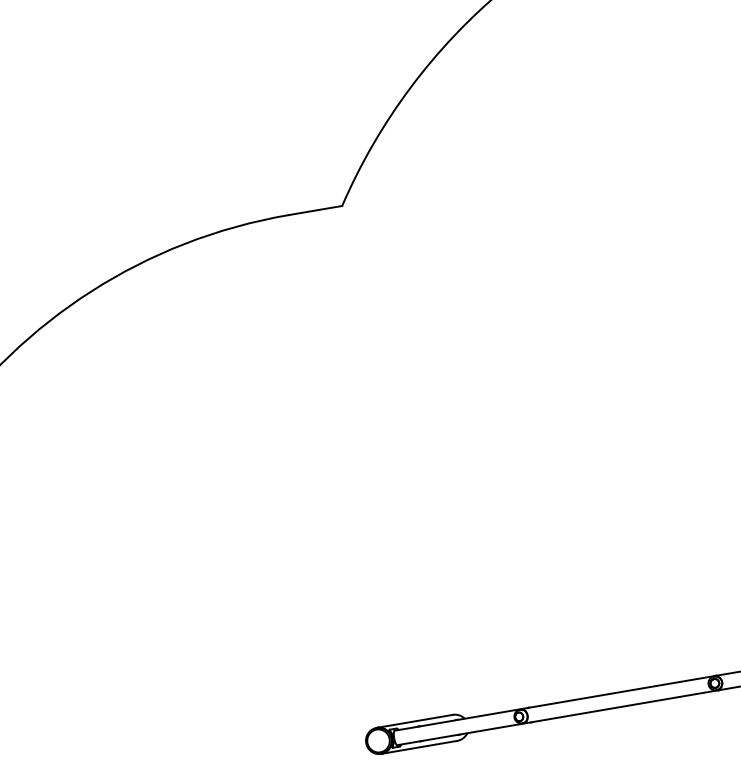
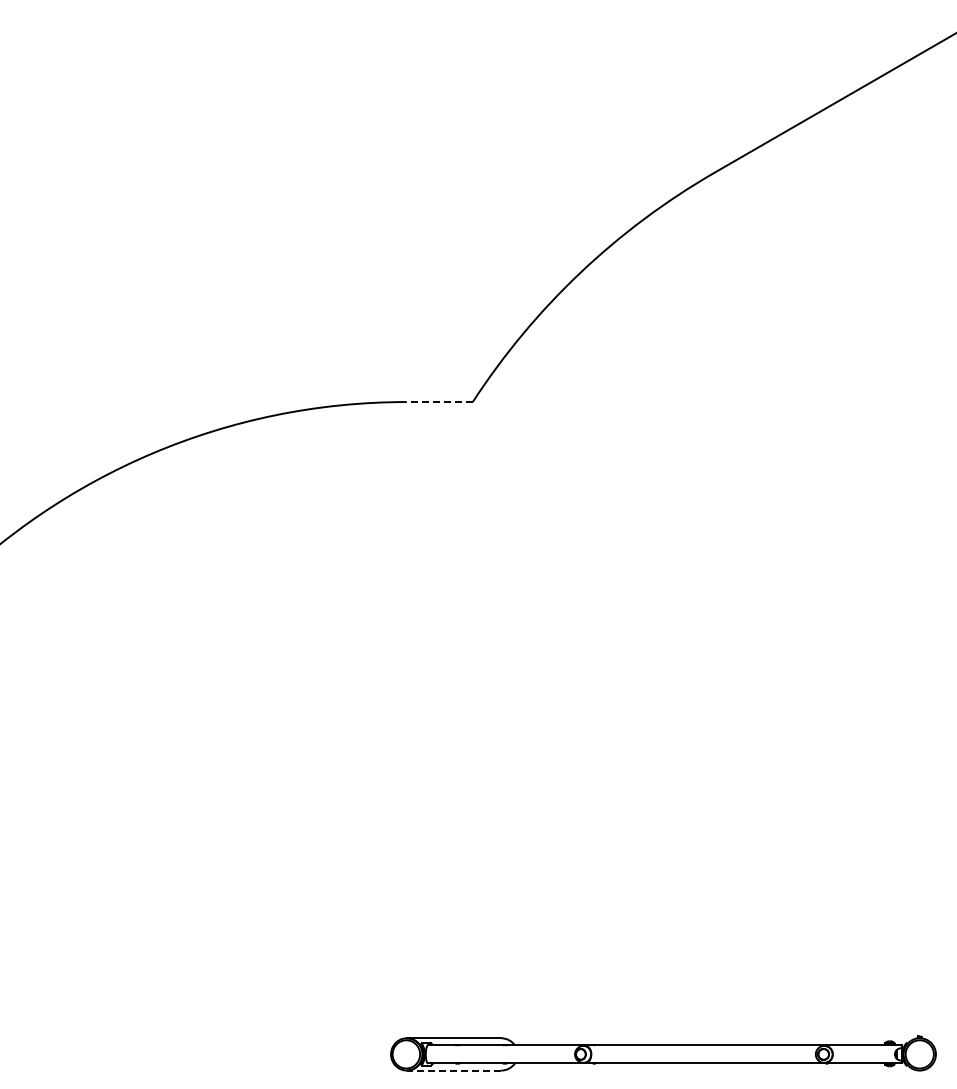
line: (315, 210) -> (439, 402), solid -> dashed
line: (418, 747) -> (453, 1070), solid -> dashed

